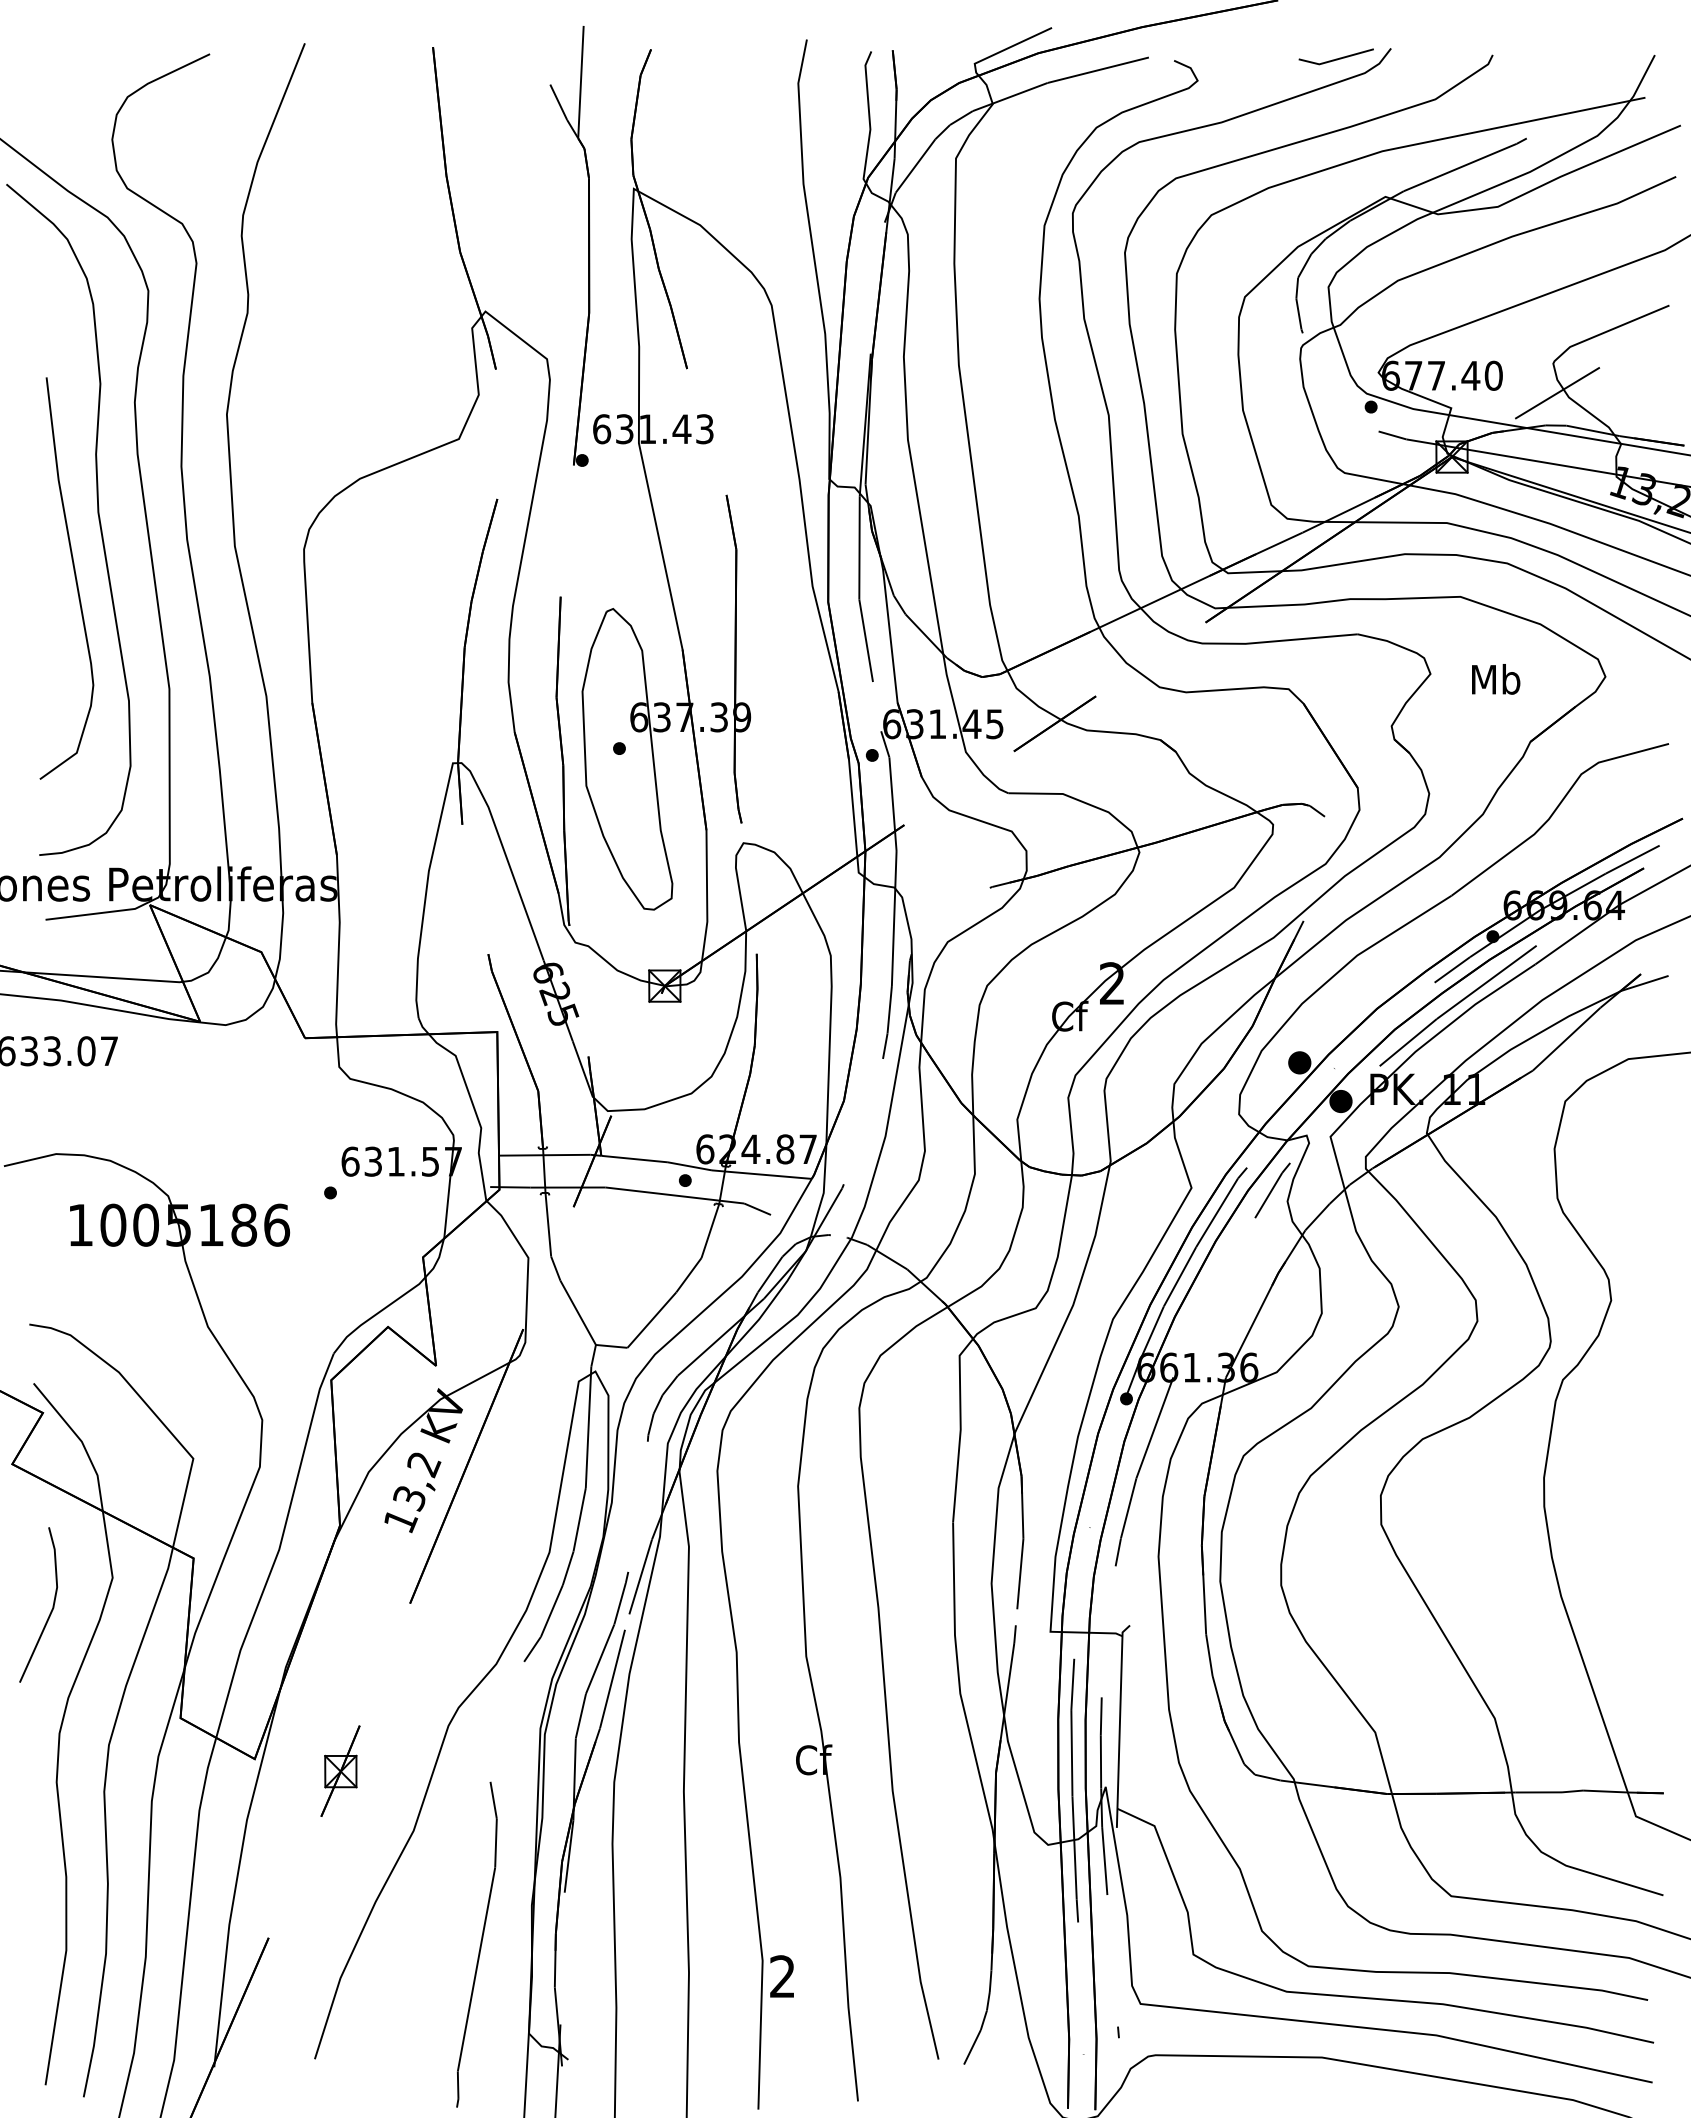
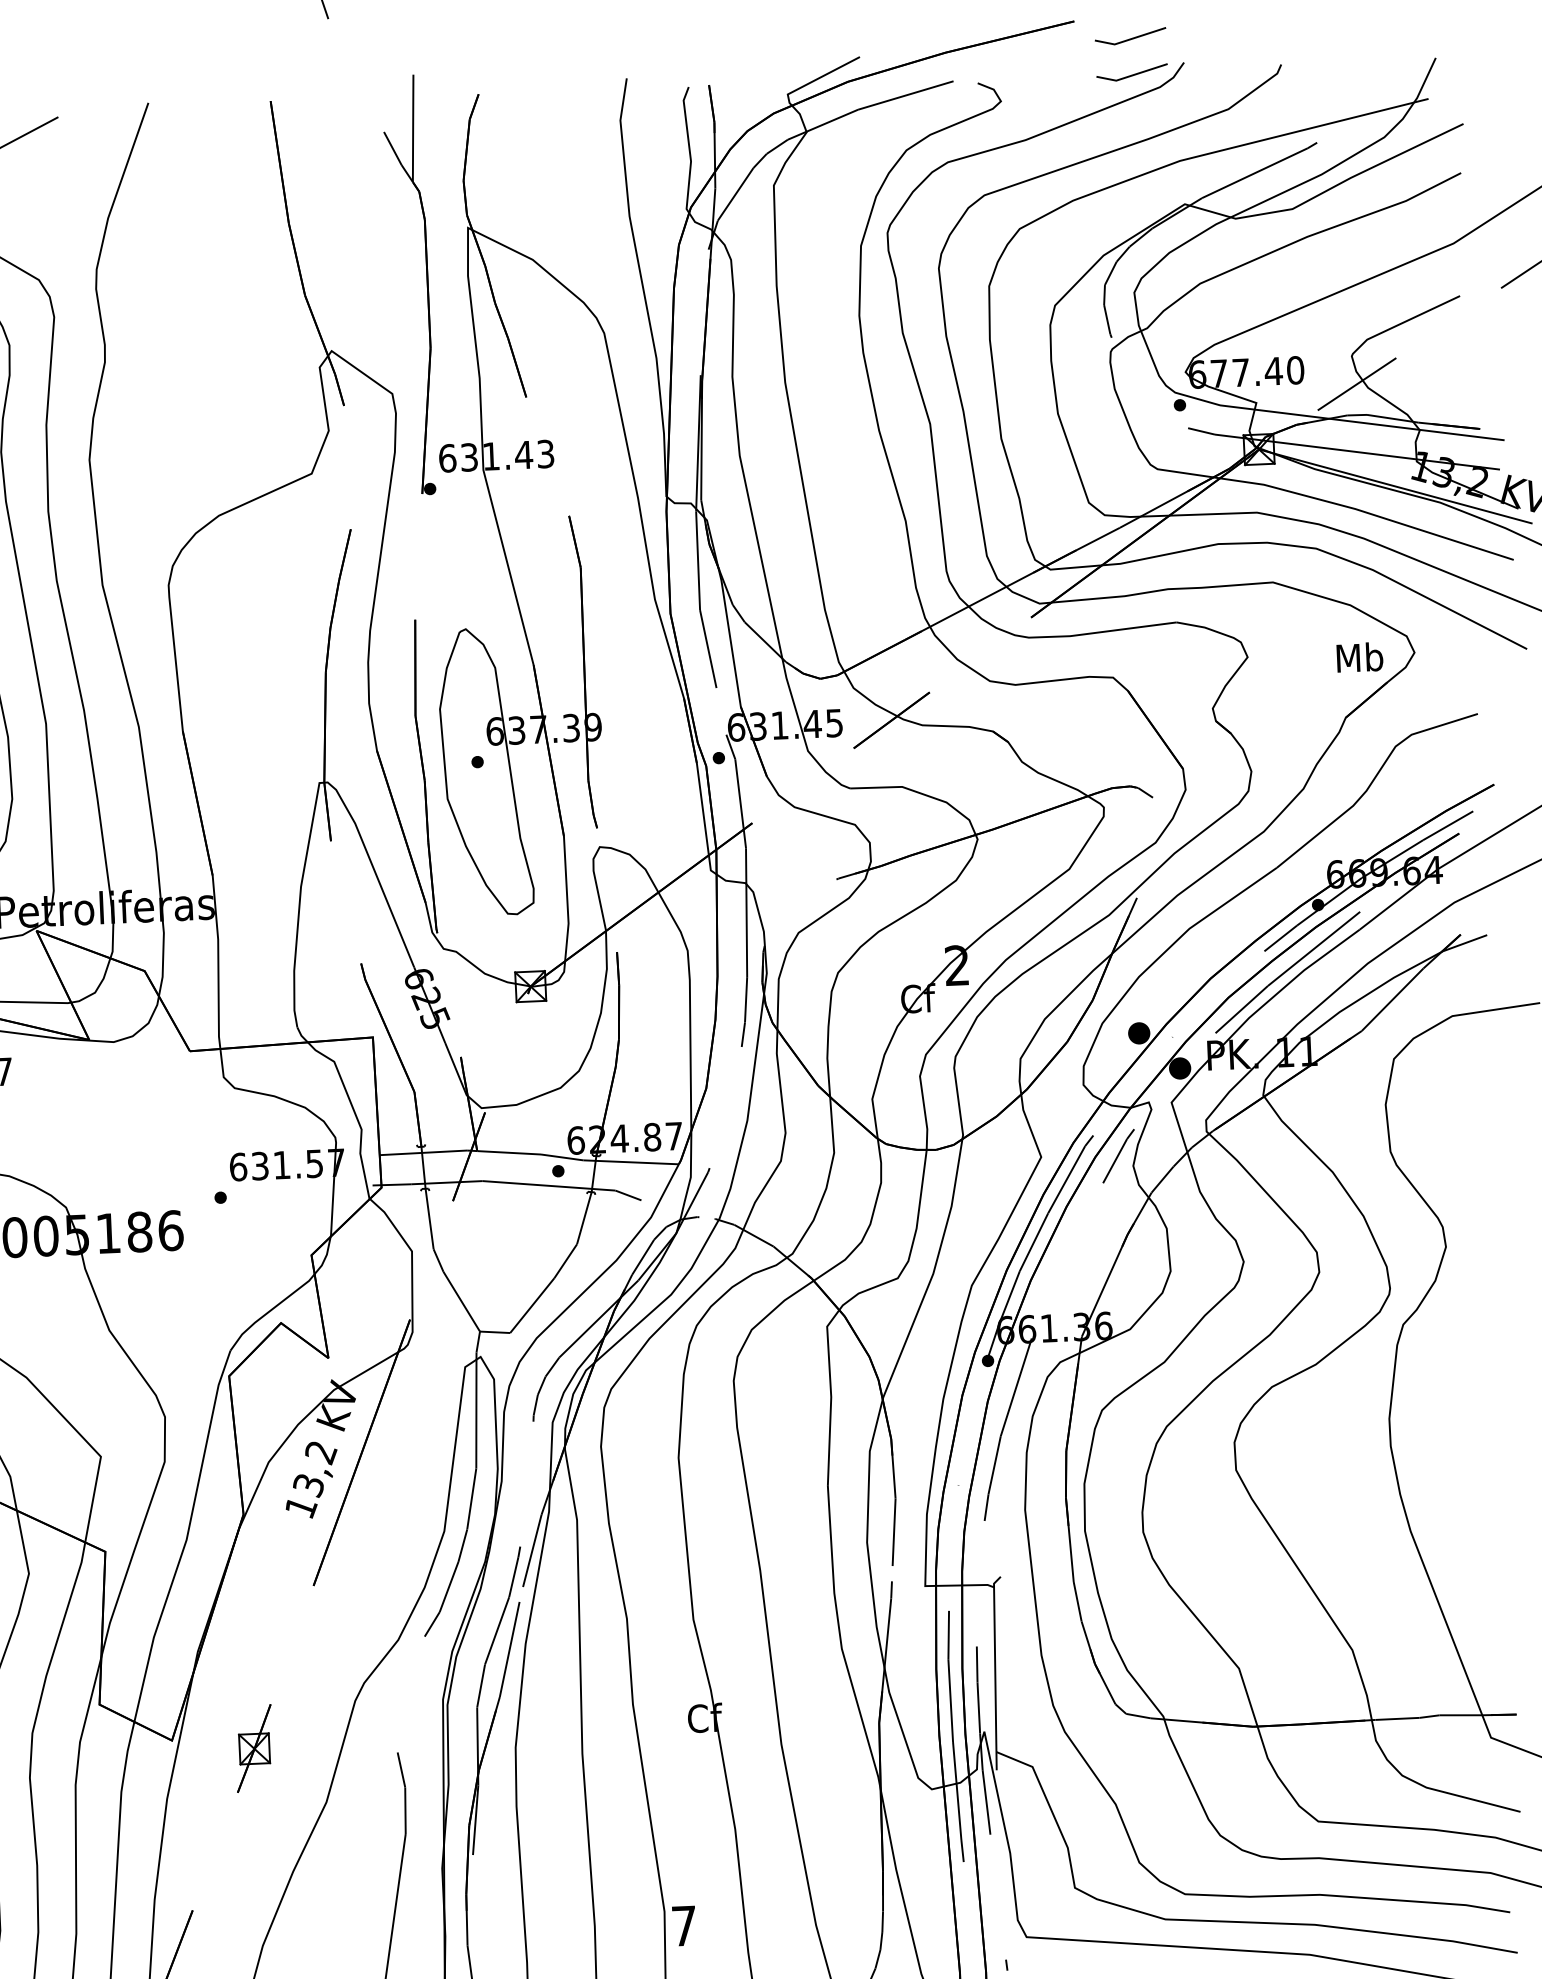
line: (1335, 20) -> (1129, 38), added
text: (1496, 679) -> (1360, 657), moved
text: (782, 1976) -> (684, 1925), 2 -> 7

